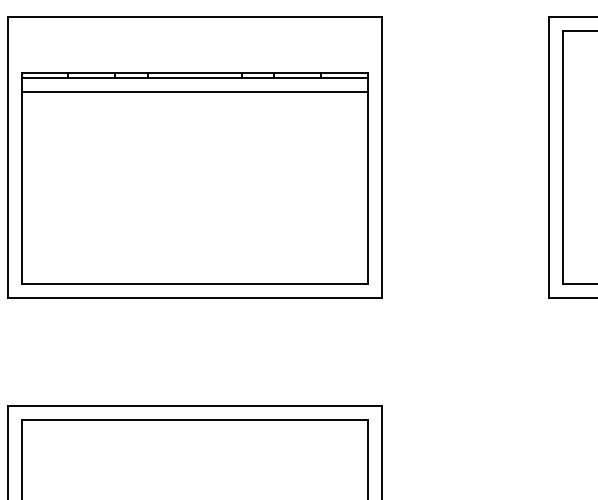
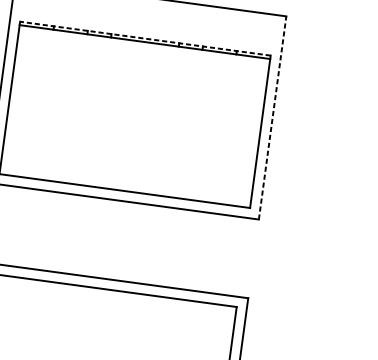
line: (194, 73) -> (145, 39), solid -> dashed
line: (194, 91) -> (143, 52), removed
line: (381, 156) -> (272, 117), solid -> dashed

